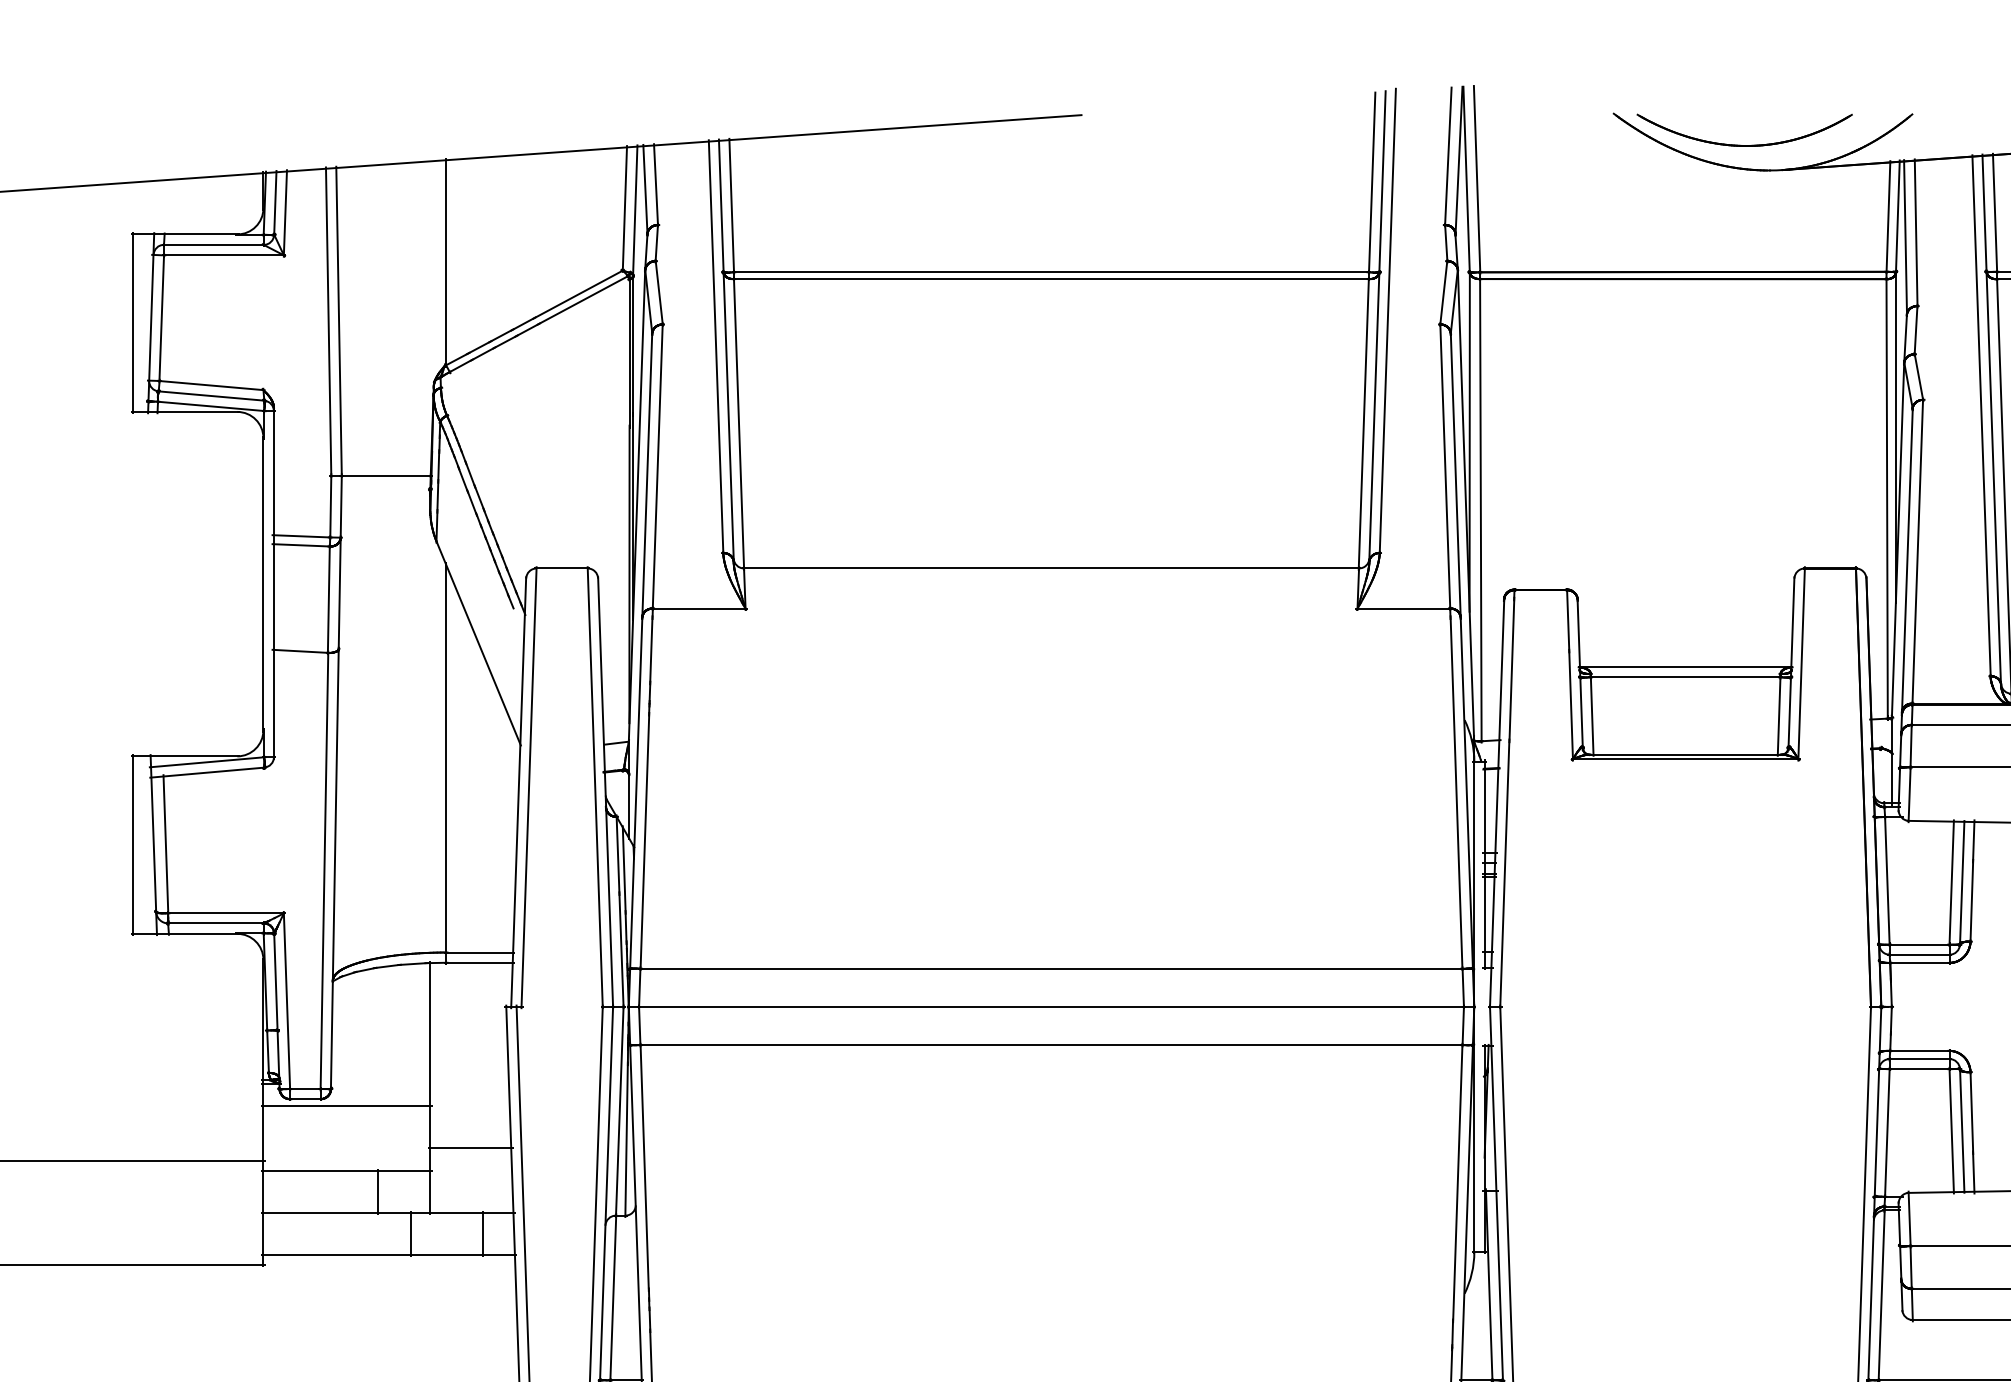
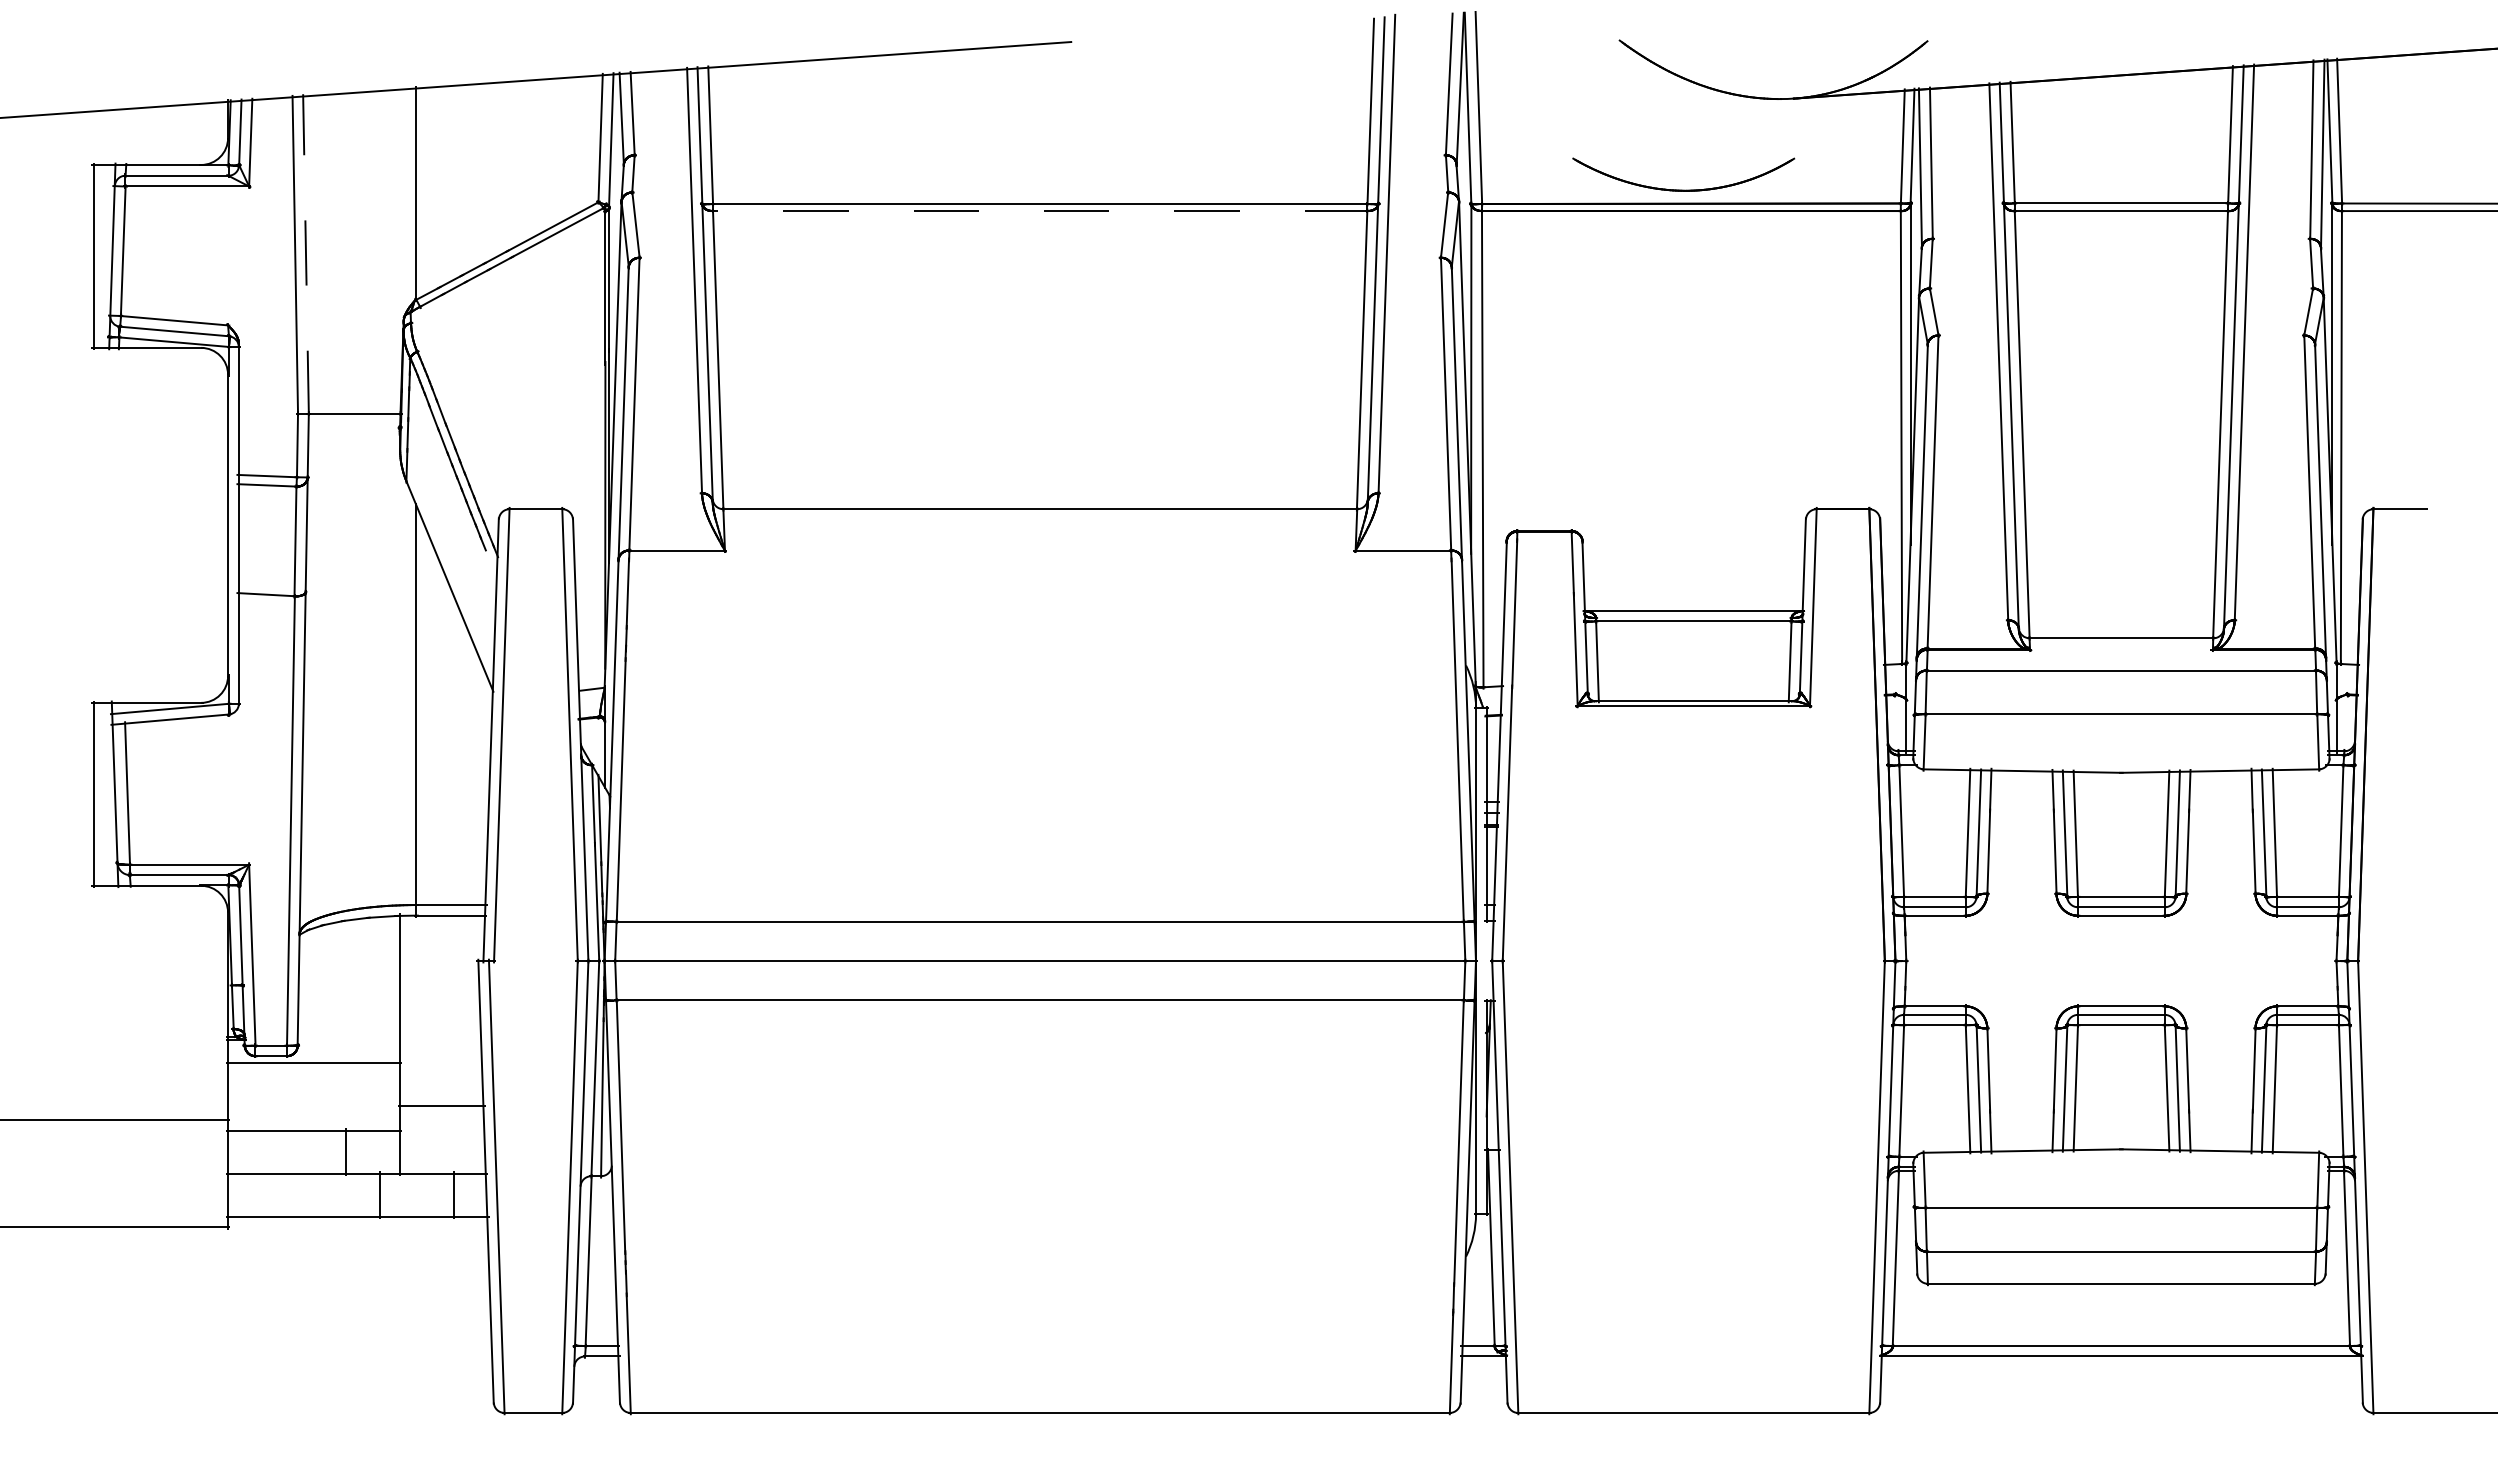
part: (1744, 144) -> (1683, 189), moved
line: (1051, 278) -> (1040, 210), solid -> dashed
line: (339, 322) -> (306, 255), solid -> dashed

